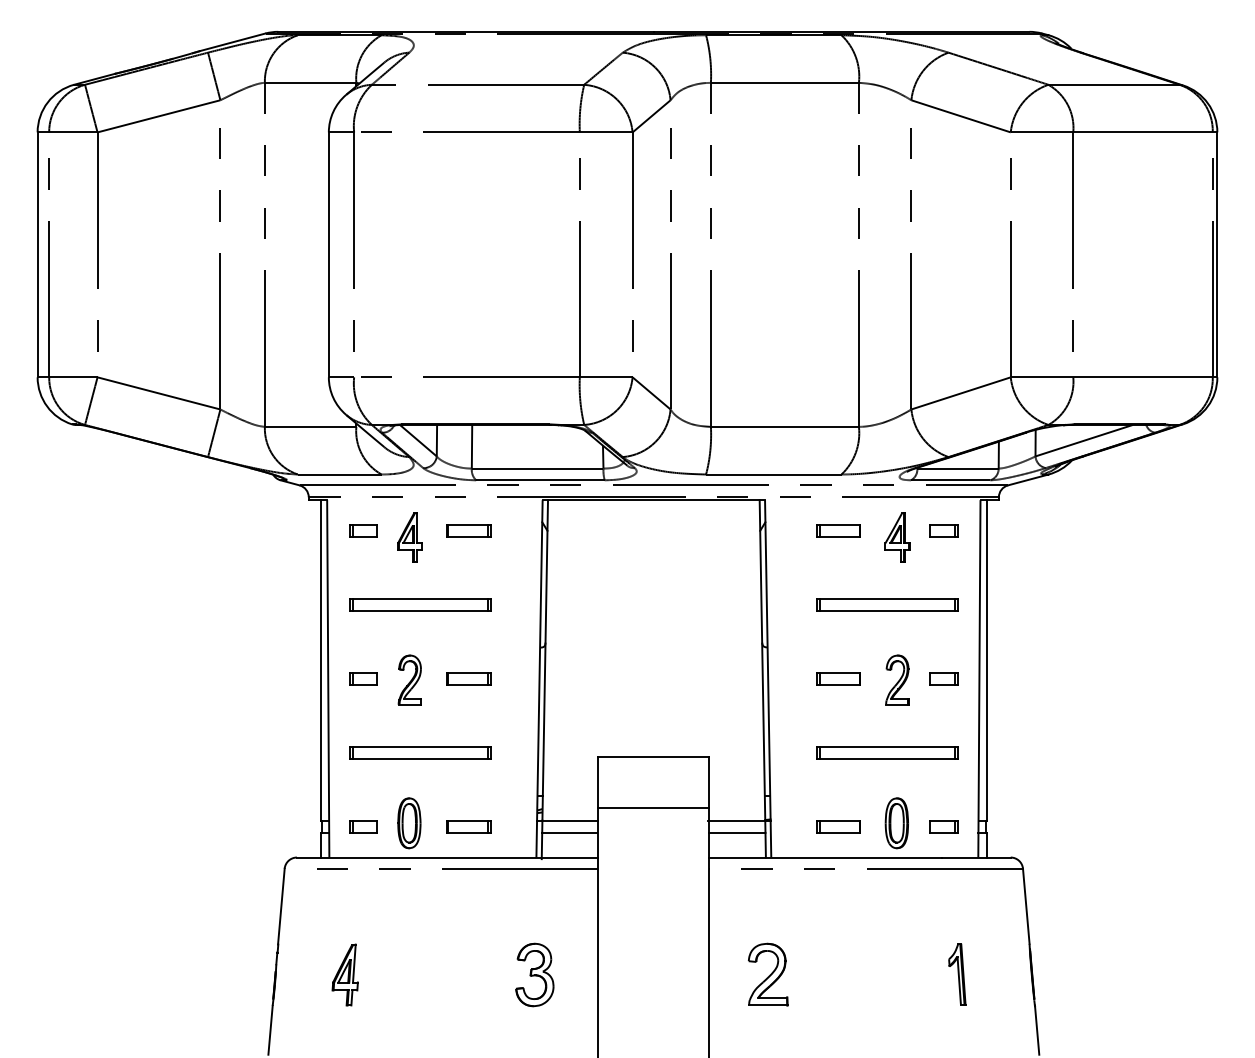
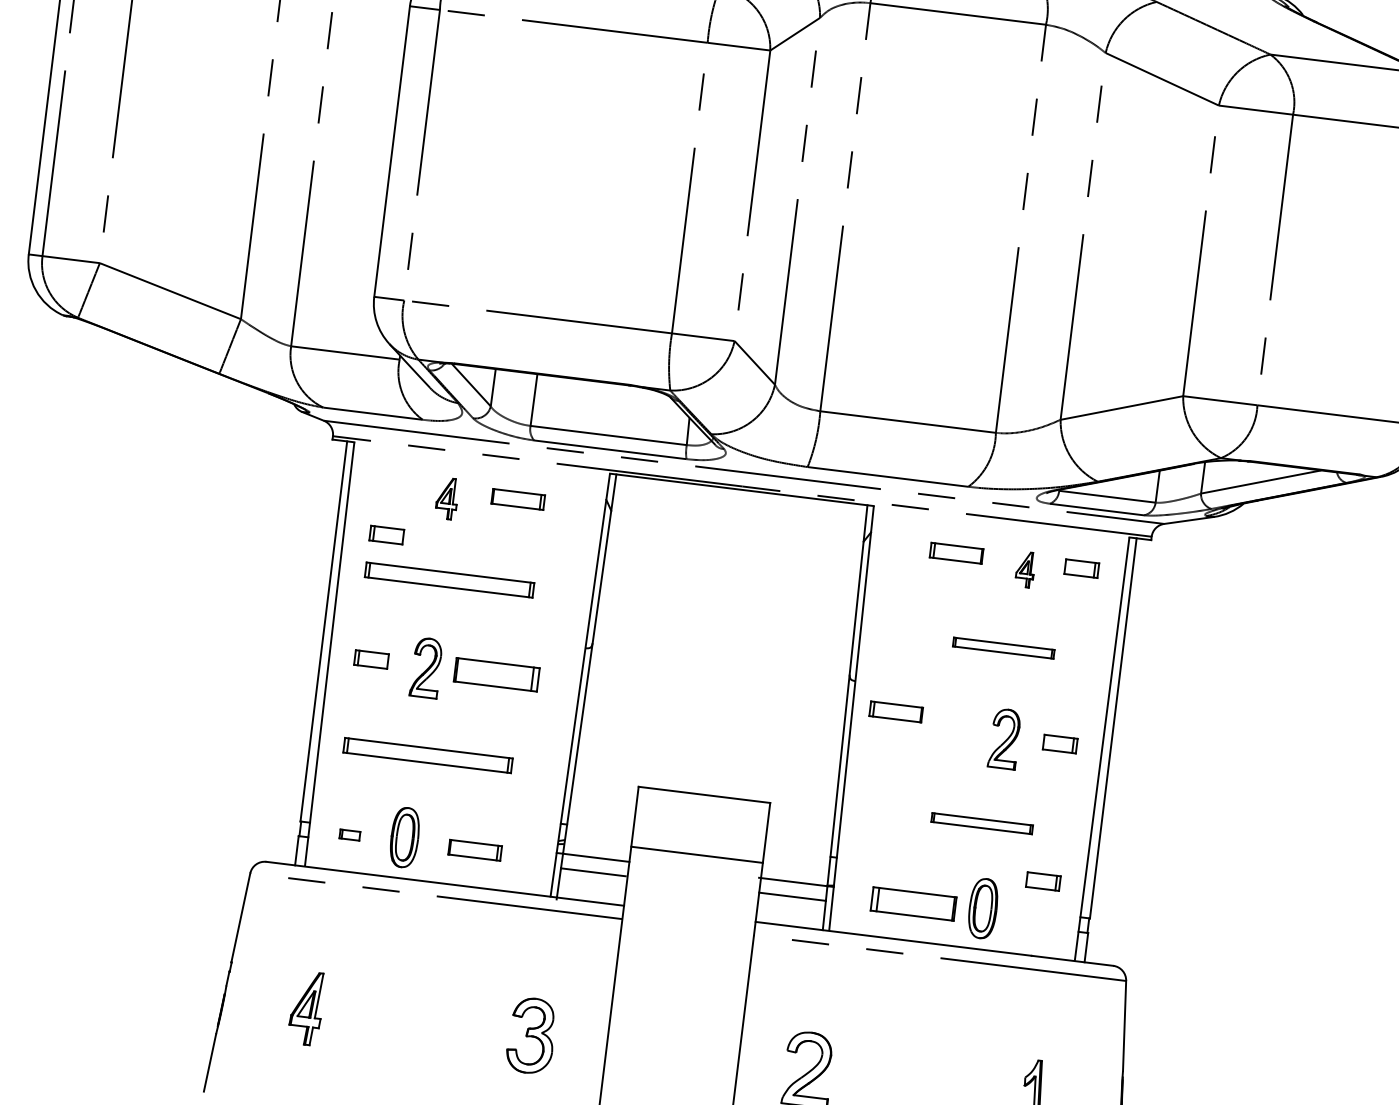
part: (363, 530) -> (386, 534), moved
part: (409, 537) -> (446, 498), size x0.7
part: (897, 537) -> (1025, 569), size x0.6
part: (887, 604) -> (1003, 647), size x0.6
part: (468, 678) -> (496, 674), size x1.6
part: (838, 678) -> (896, 711), moved
part: (887, 752) -> (982, 823), size x0.6
part: (363, 826) -> (349, 834), size x0.6
part: (838, 826) -> (913, 903), size x1.6
part: (943, 826) -> (1042, 881), moved

